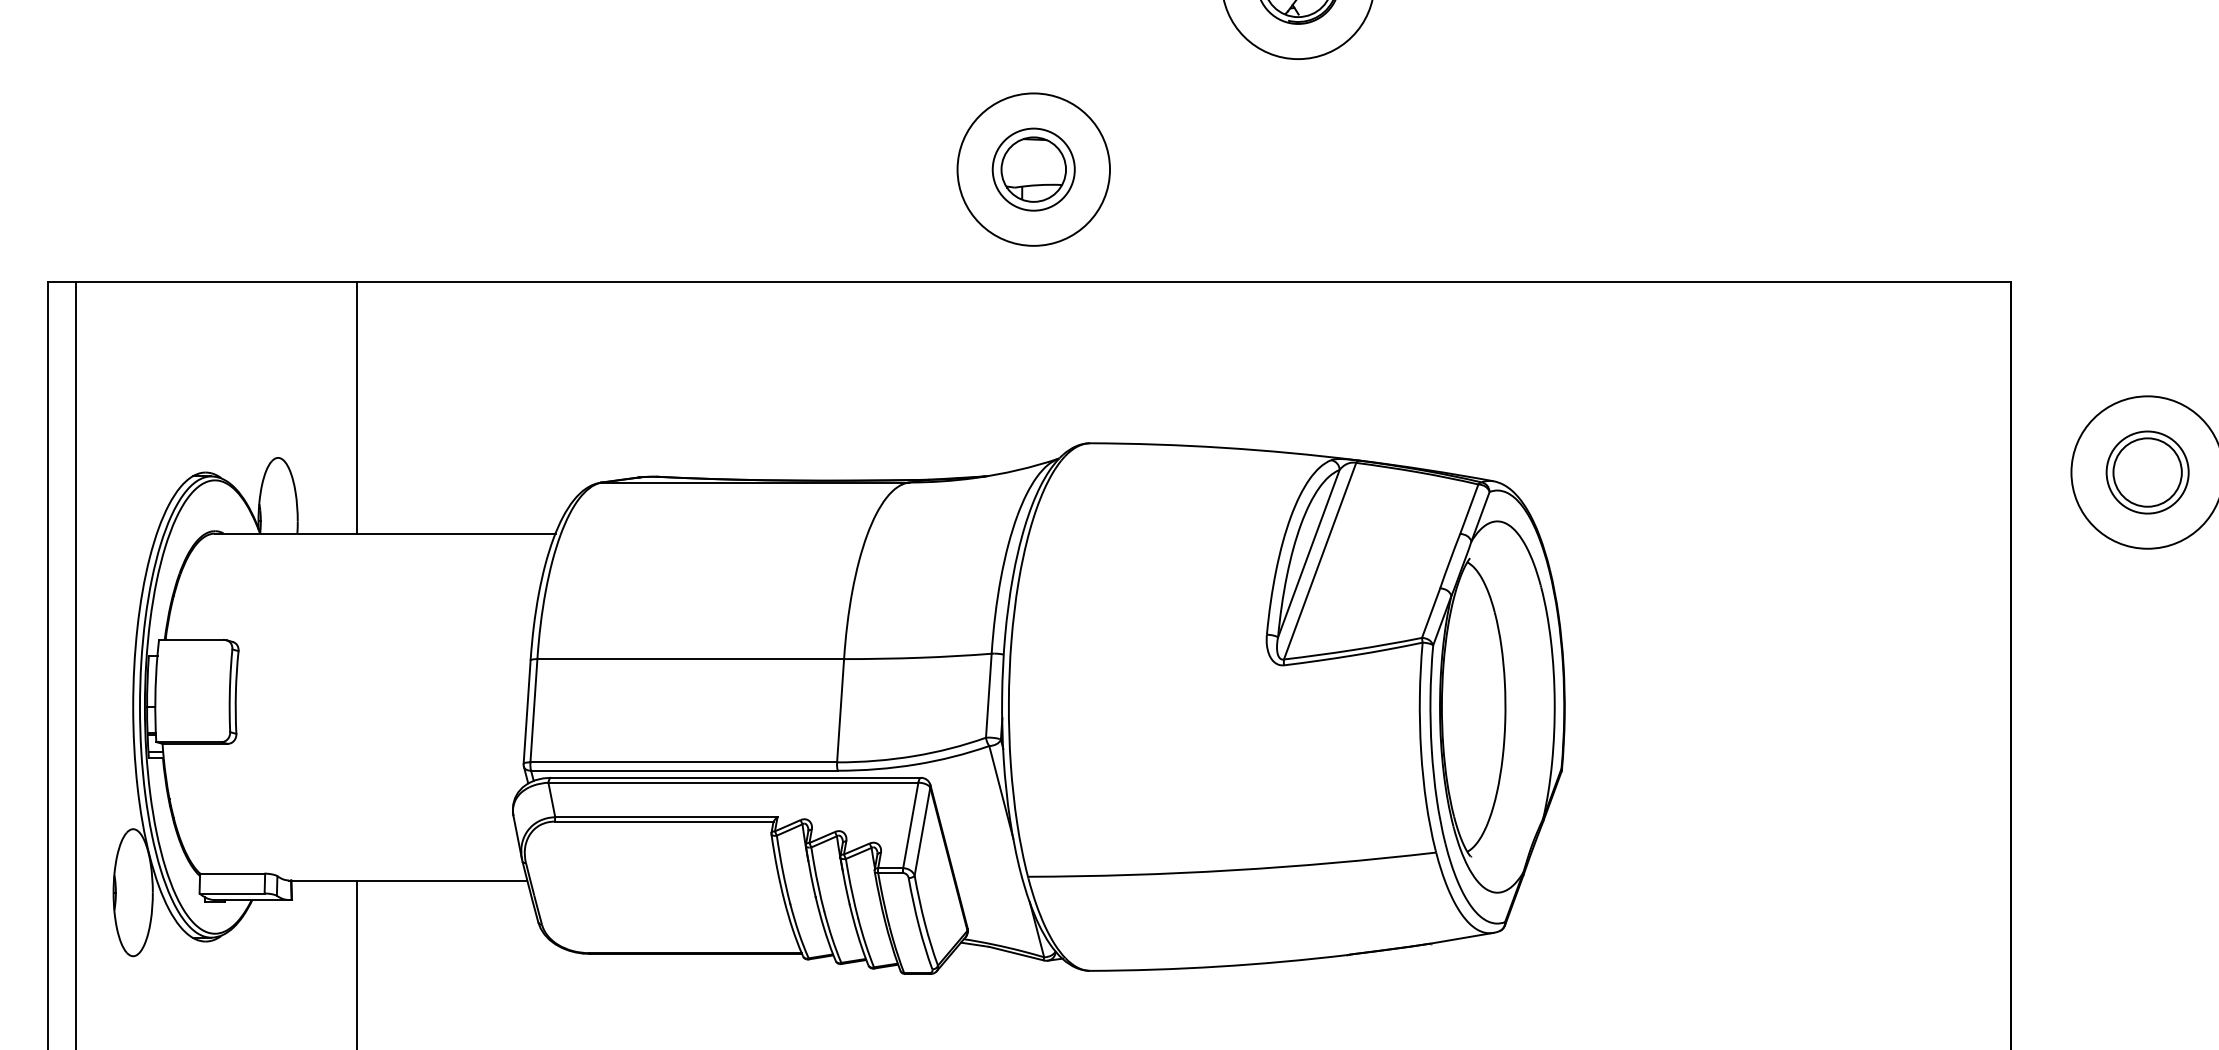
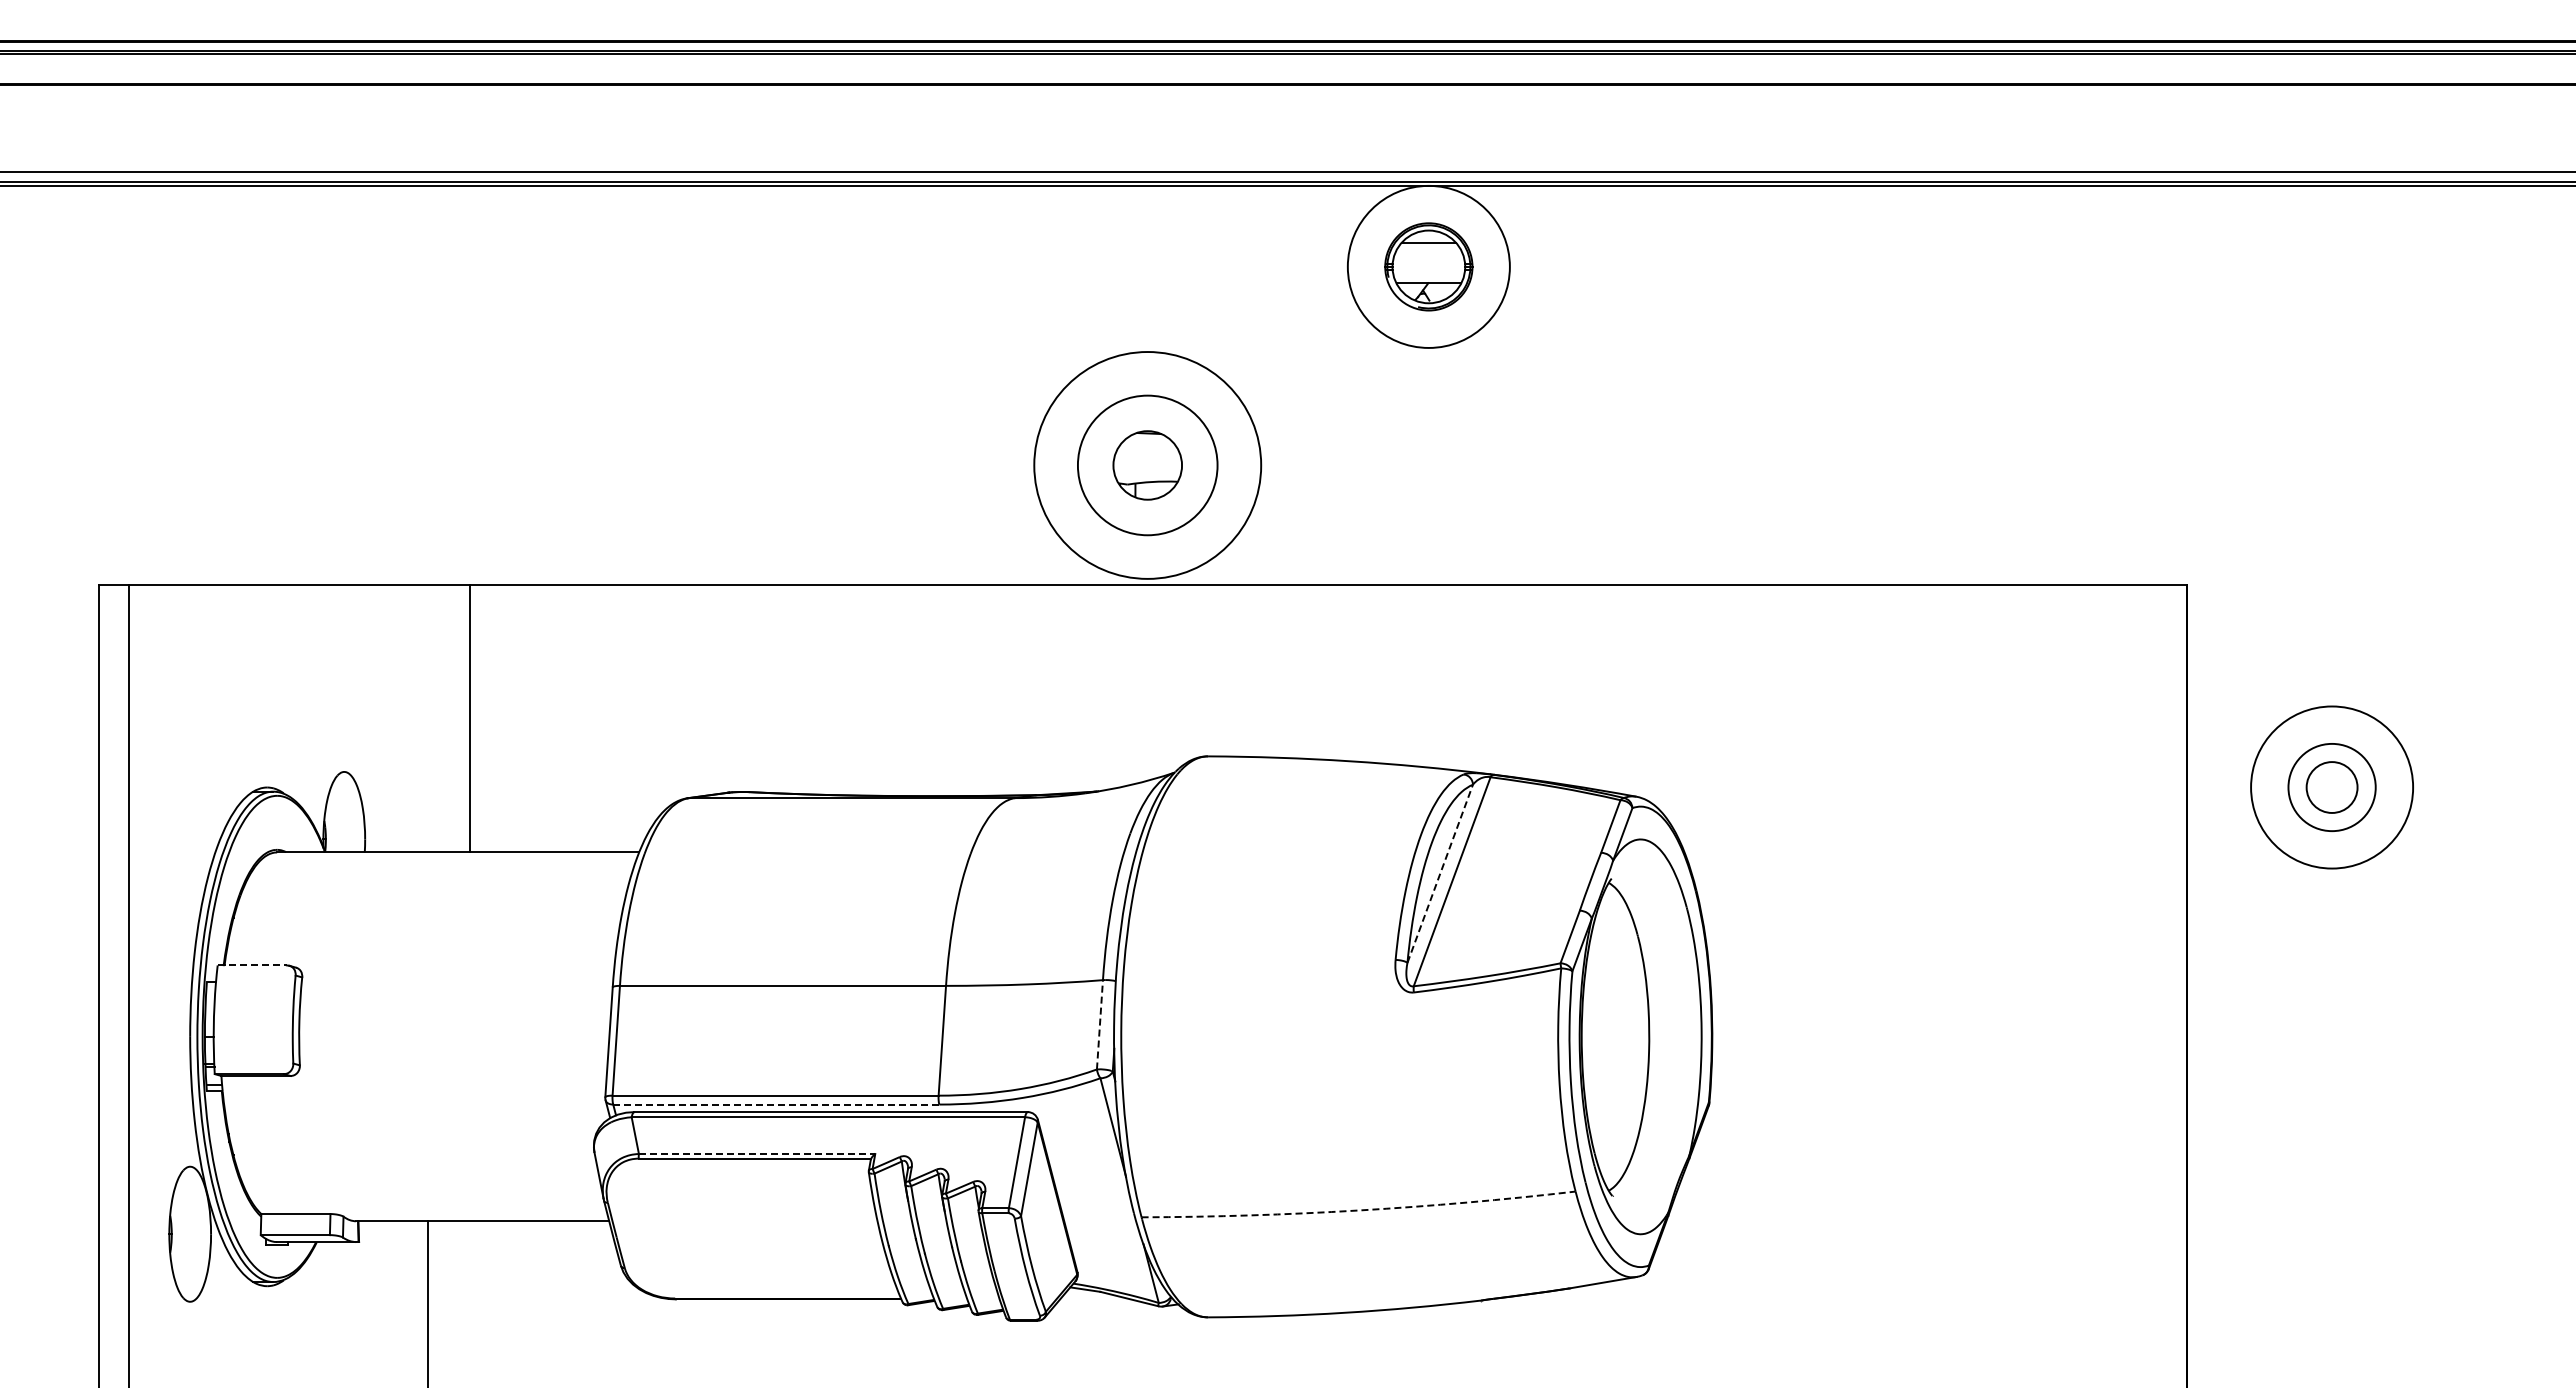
circle: (1033, 169) -> (1147, 465), size x1.4
circle: (1033, 169) -> (1147, 465), size x1.6
line: (356, 407) -> (469, 718), moved
circle: (2147, 472) -> (2331, 787), size x0.7
line: (1309, 553) -> (1440, 873), solid -> dashed
line: (191, 639) -> (252, 965), solid -> dashed
line: (988, 695) -> (1099, 1024), solid -> dashed
line: (683, 770) -> (775, 1104), solid -> dashed
line: (666, 817) -> (757, 1154), solid -> dashed
arc: (1232, 870) -> (1358, 1210), solid -> dashed

